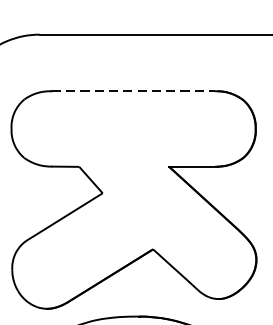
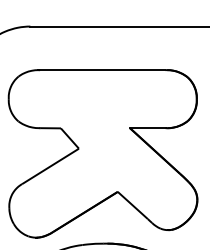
line: (133, 91) -> (102, 70), dashed -> solid

